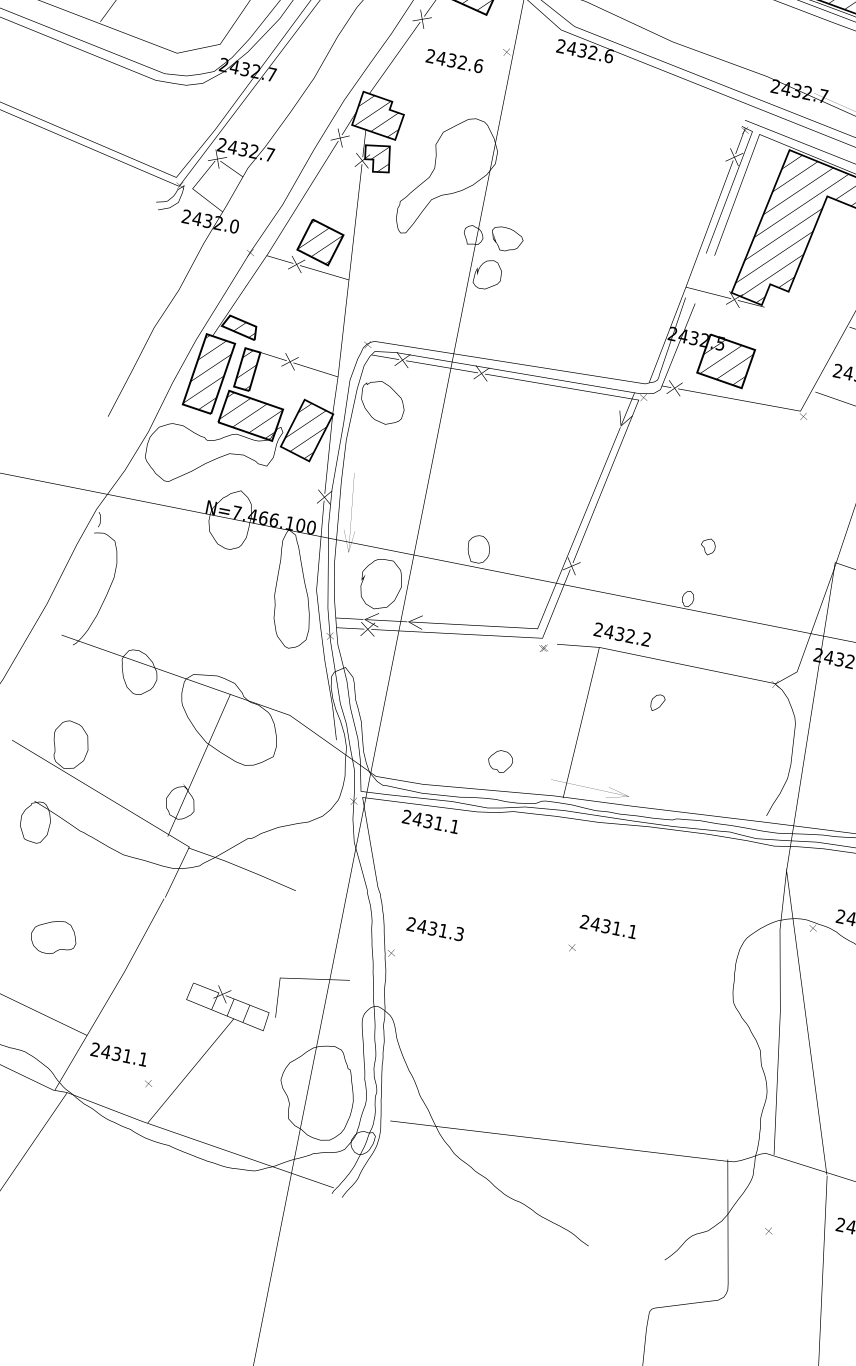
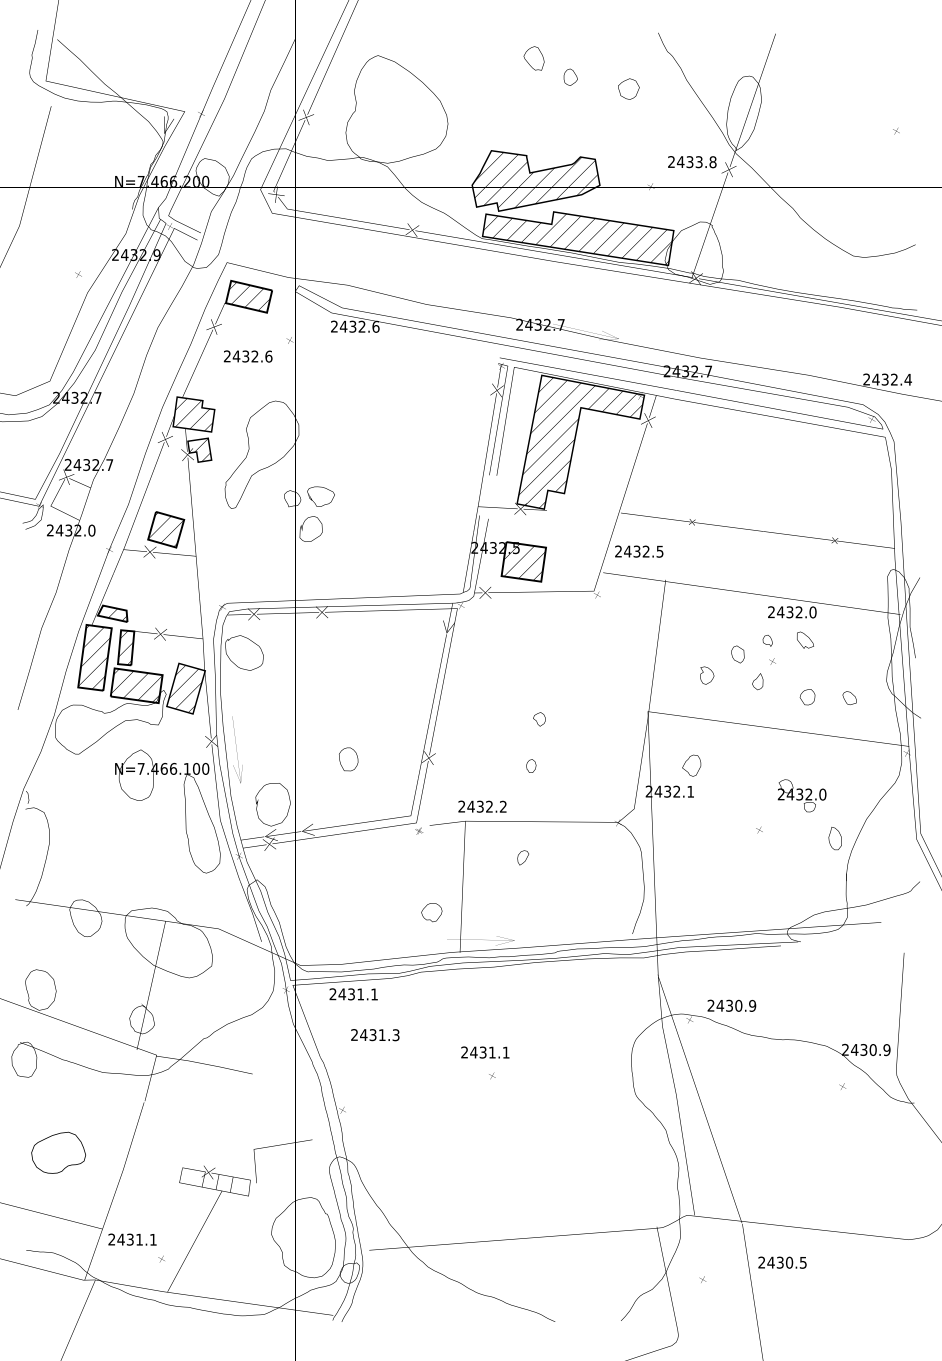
part: (500, 761) -> (431, 912), moved
text: (608, 926) -> (485, 1052), moved
text: (435, 929) -> (375, 1035), moved
part: (53, 936) -> (58, 1152), size x1.4

